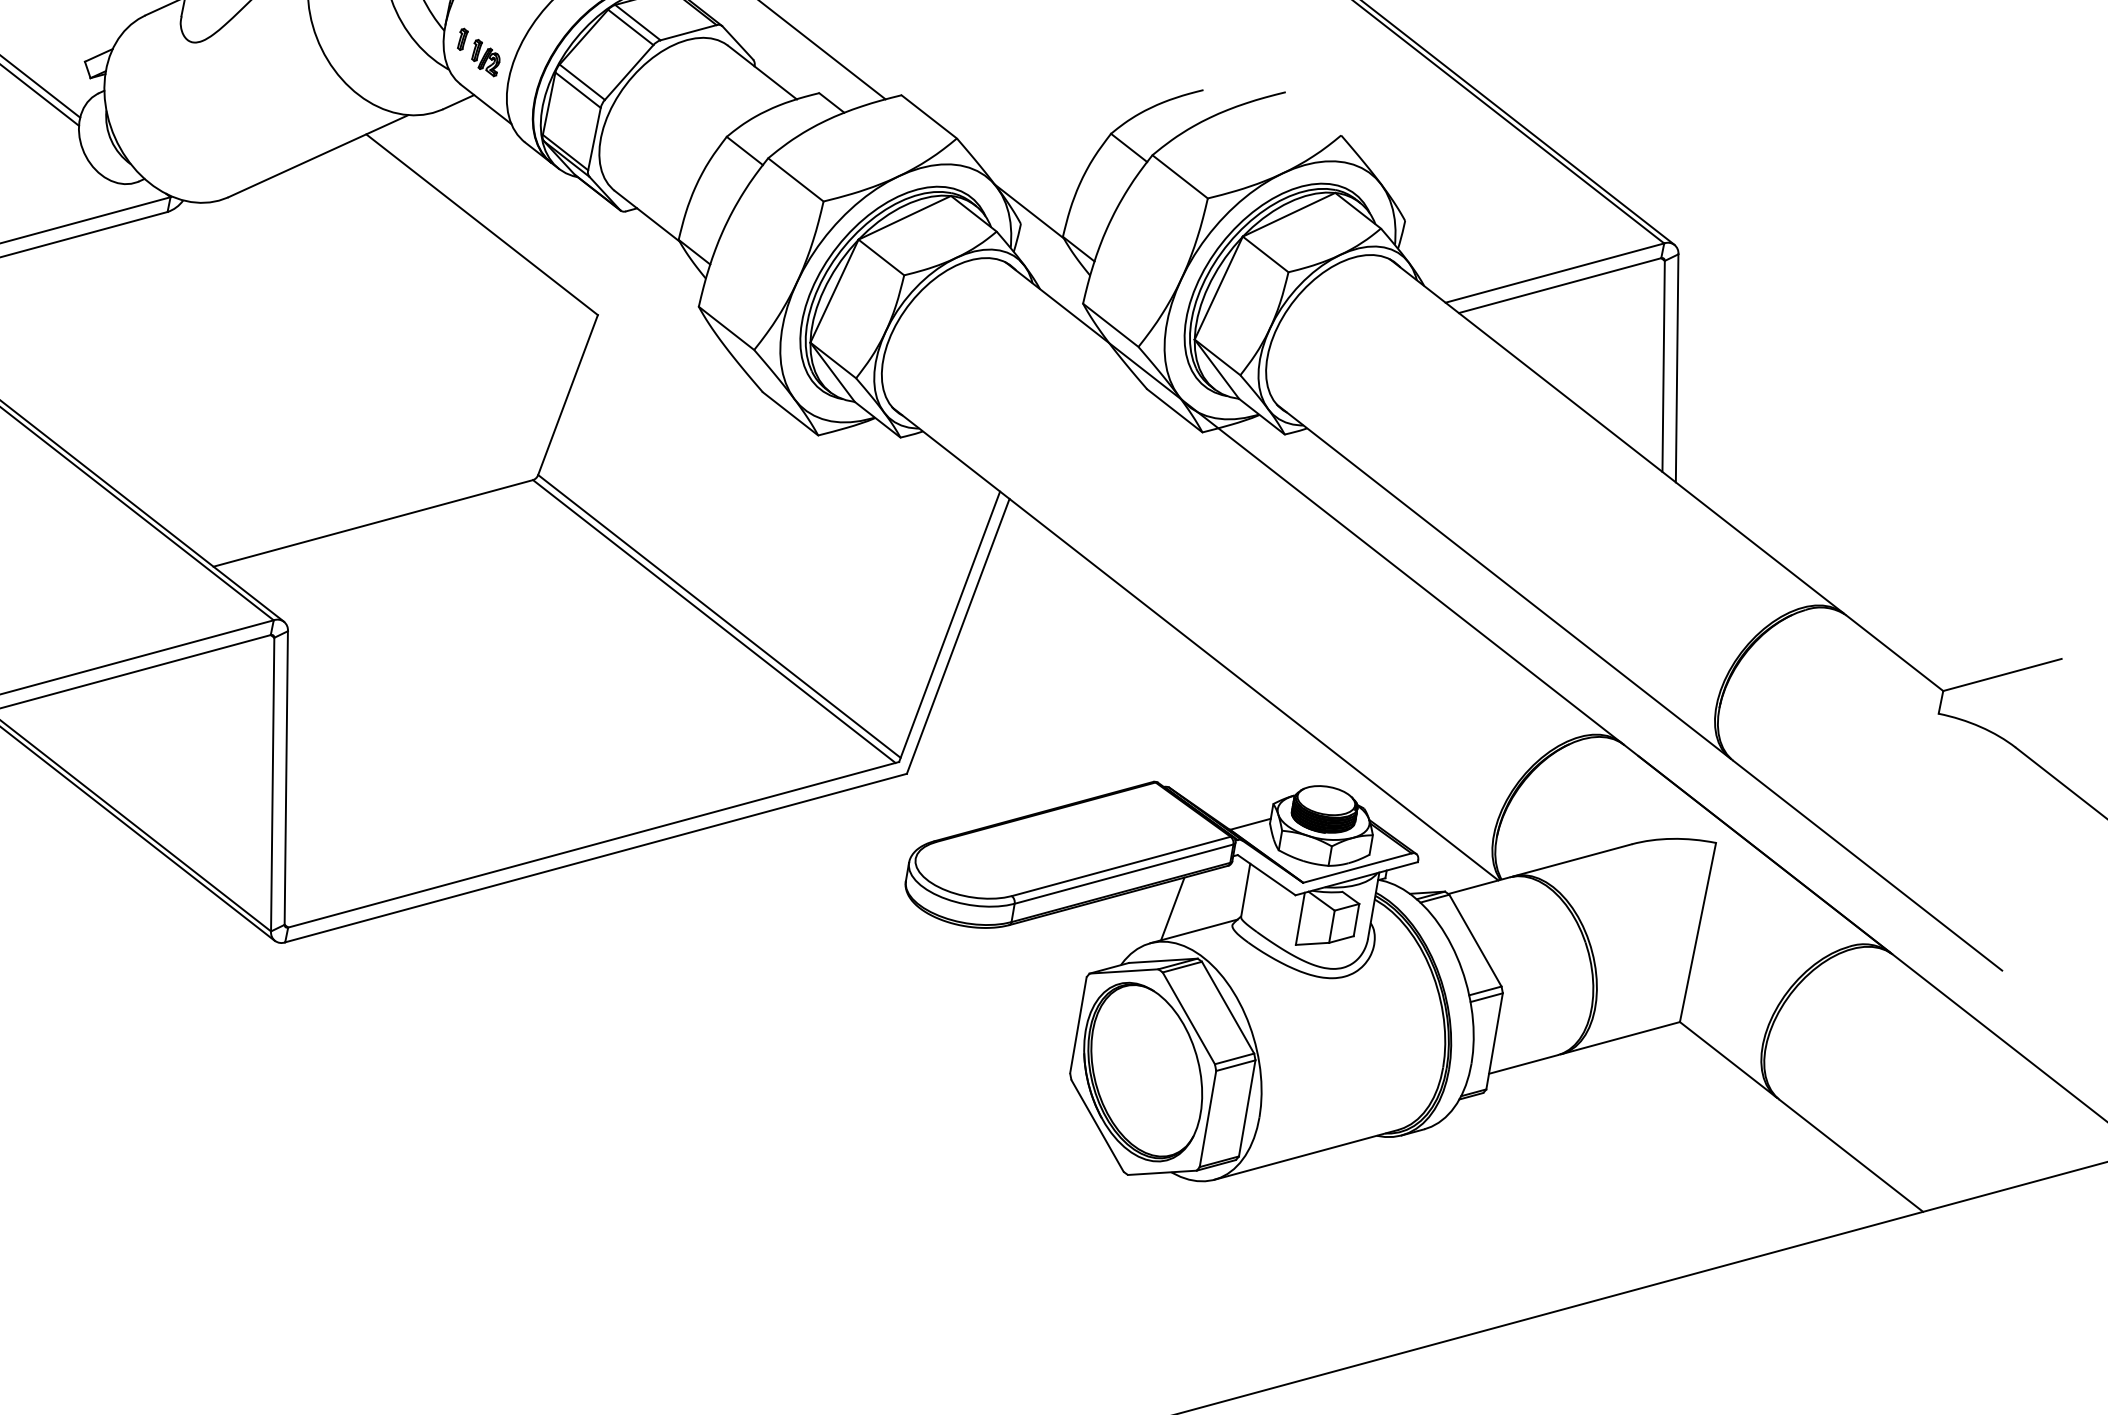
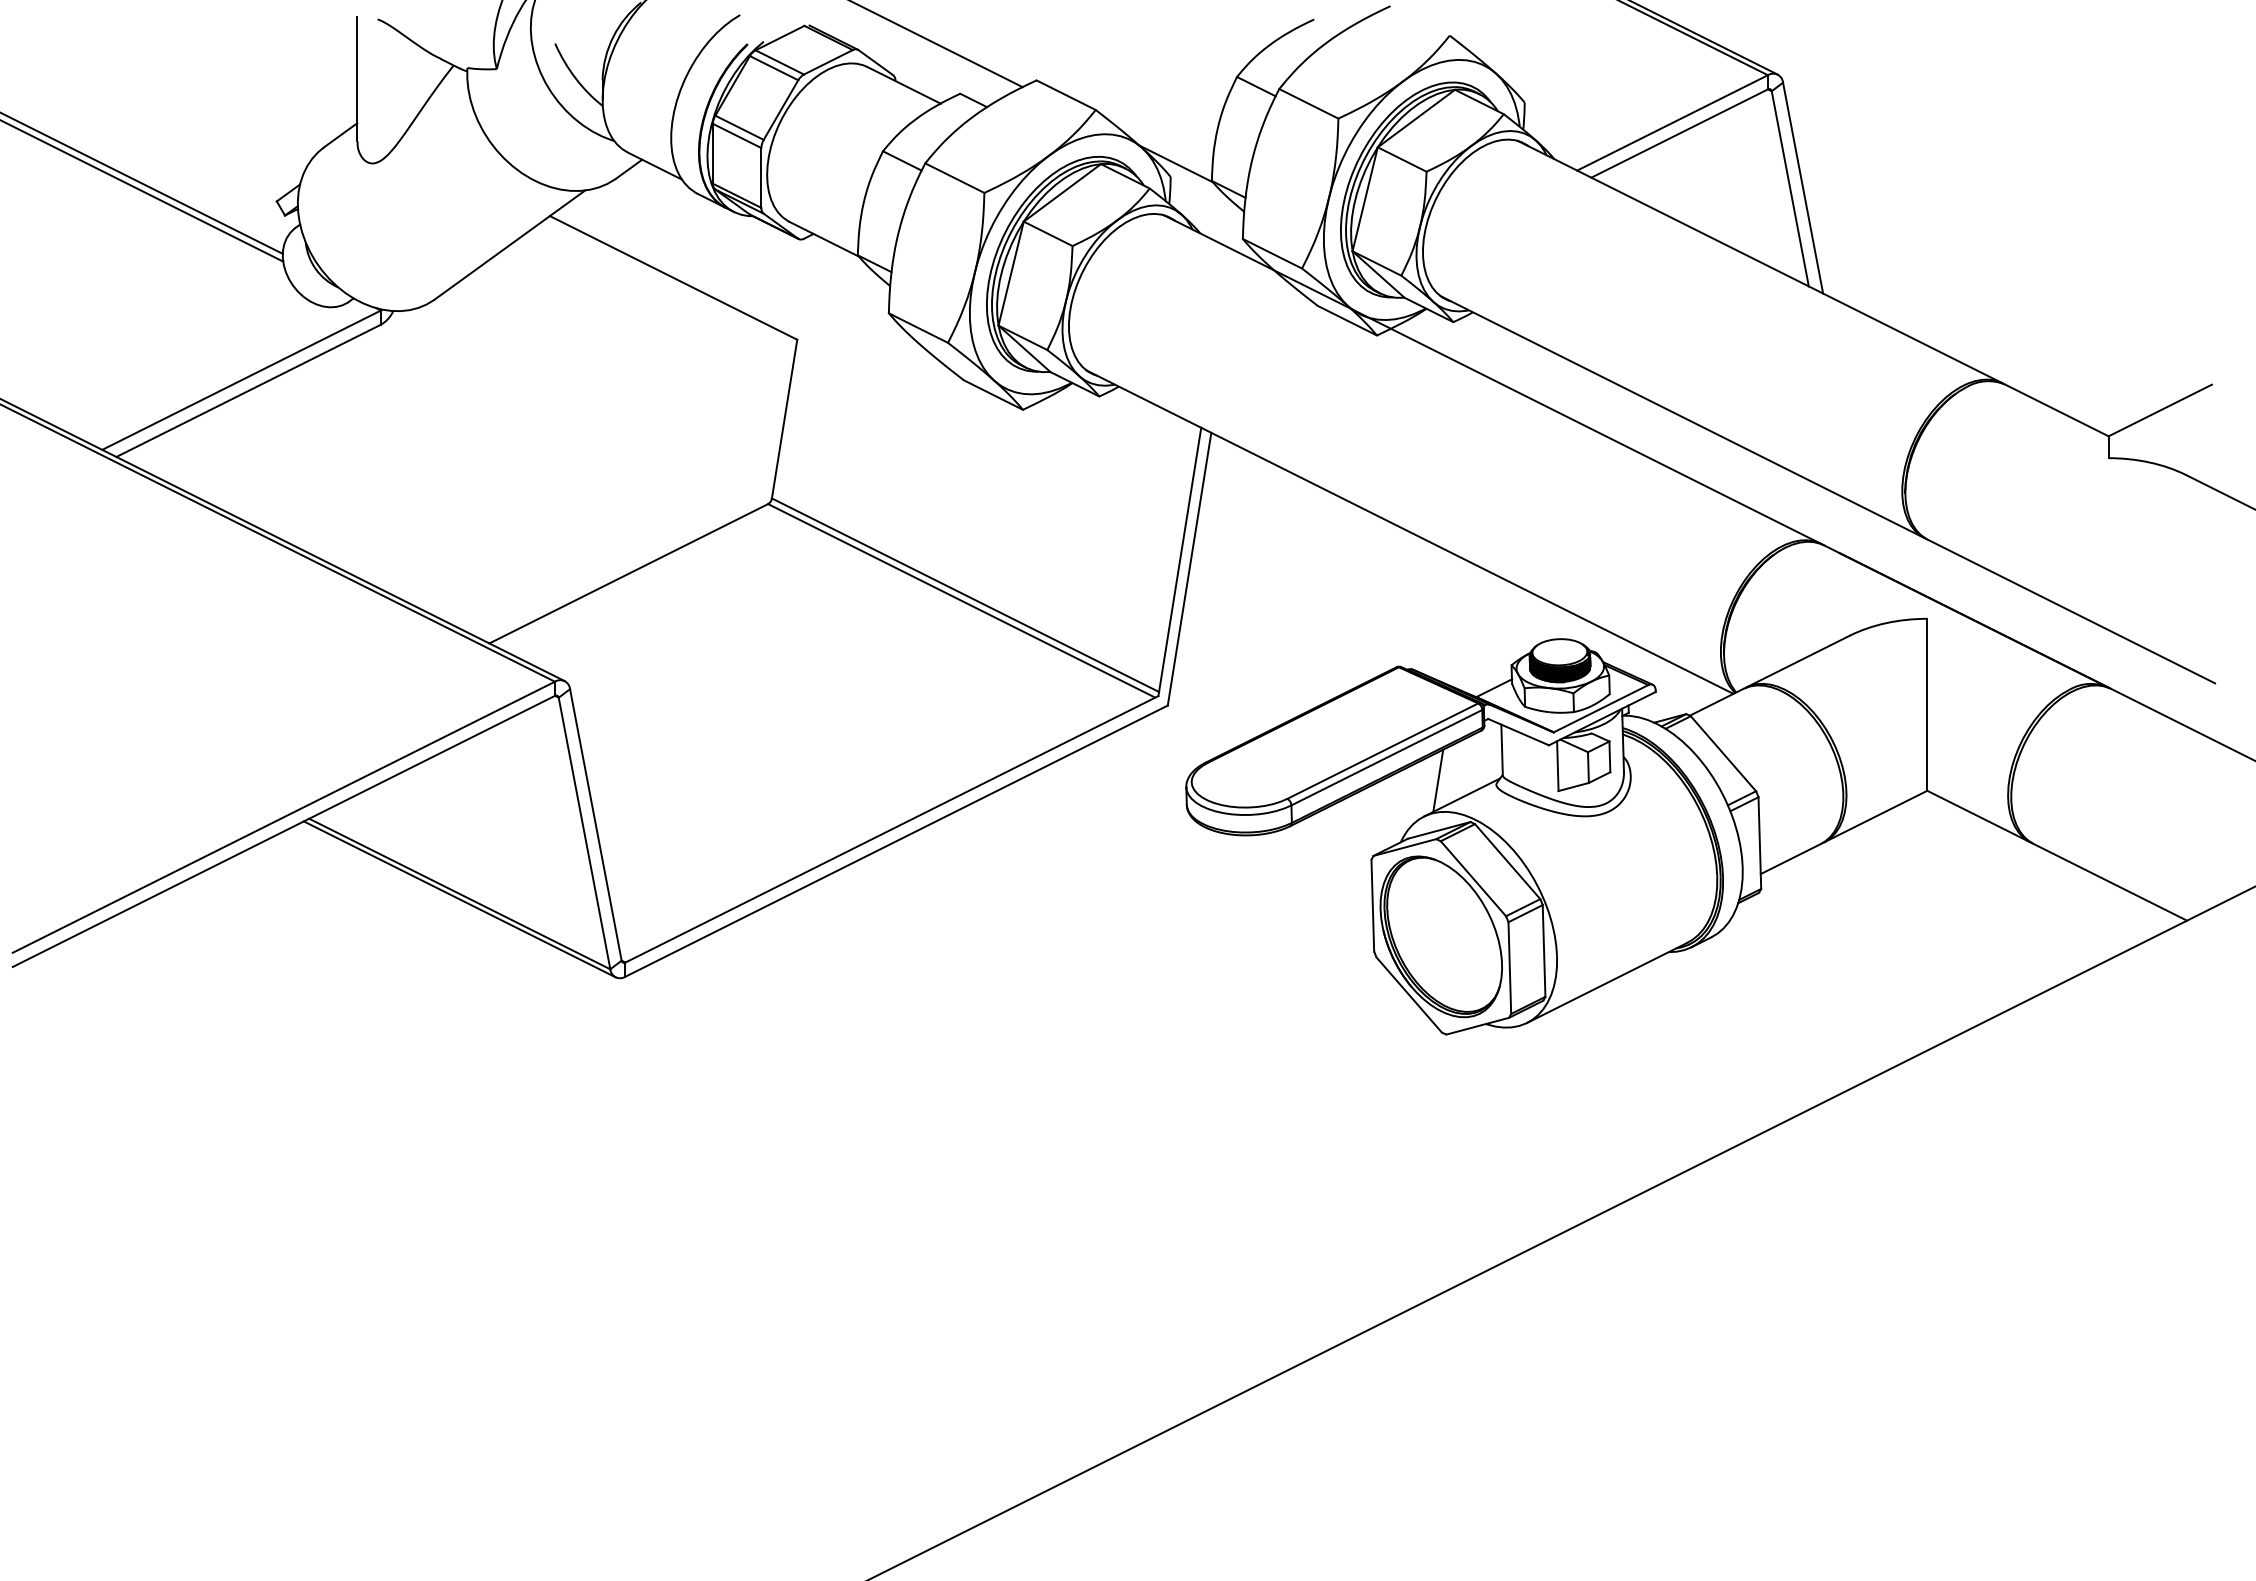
part: (478, 52) -> (638, 119), removed

